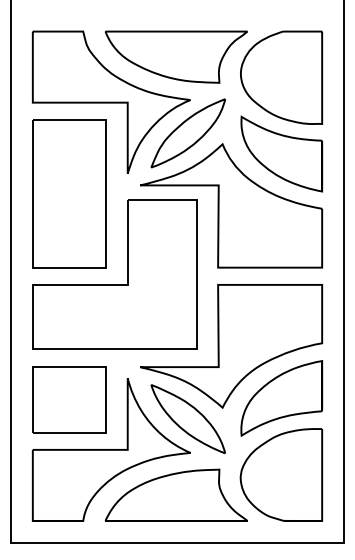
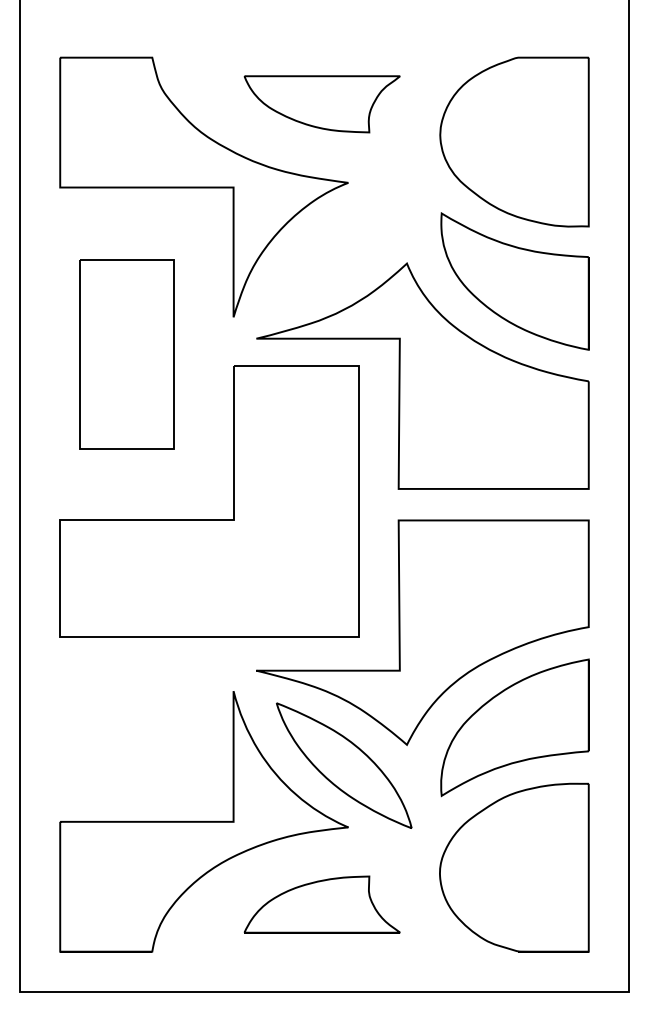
part: (175, 56) -> (320, 103), size x0.6
part: (187, 133) -> (342, 243), removed
part: (69, 193) -> (127, 353), size x0.7
part: (69, 399) -> (127, 729), removed
part: (175, 494) -> (320, 903), size x0.6

